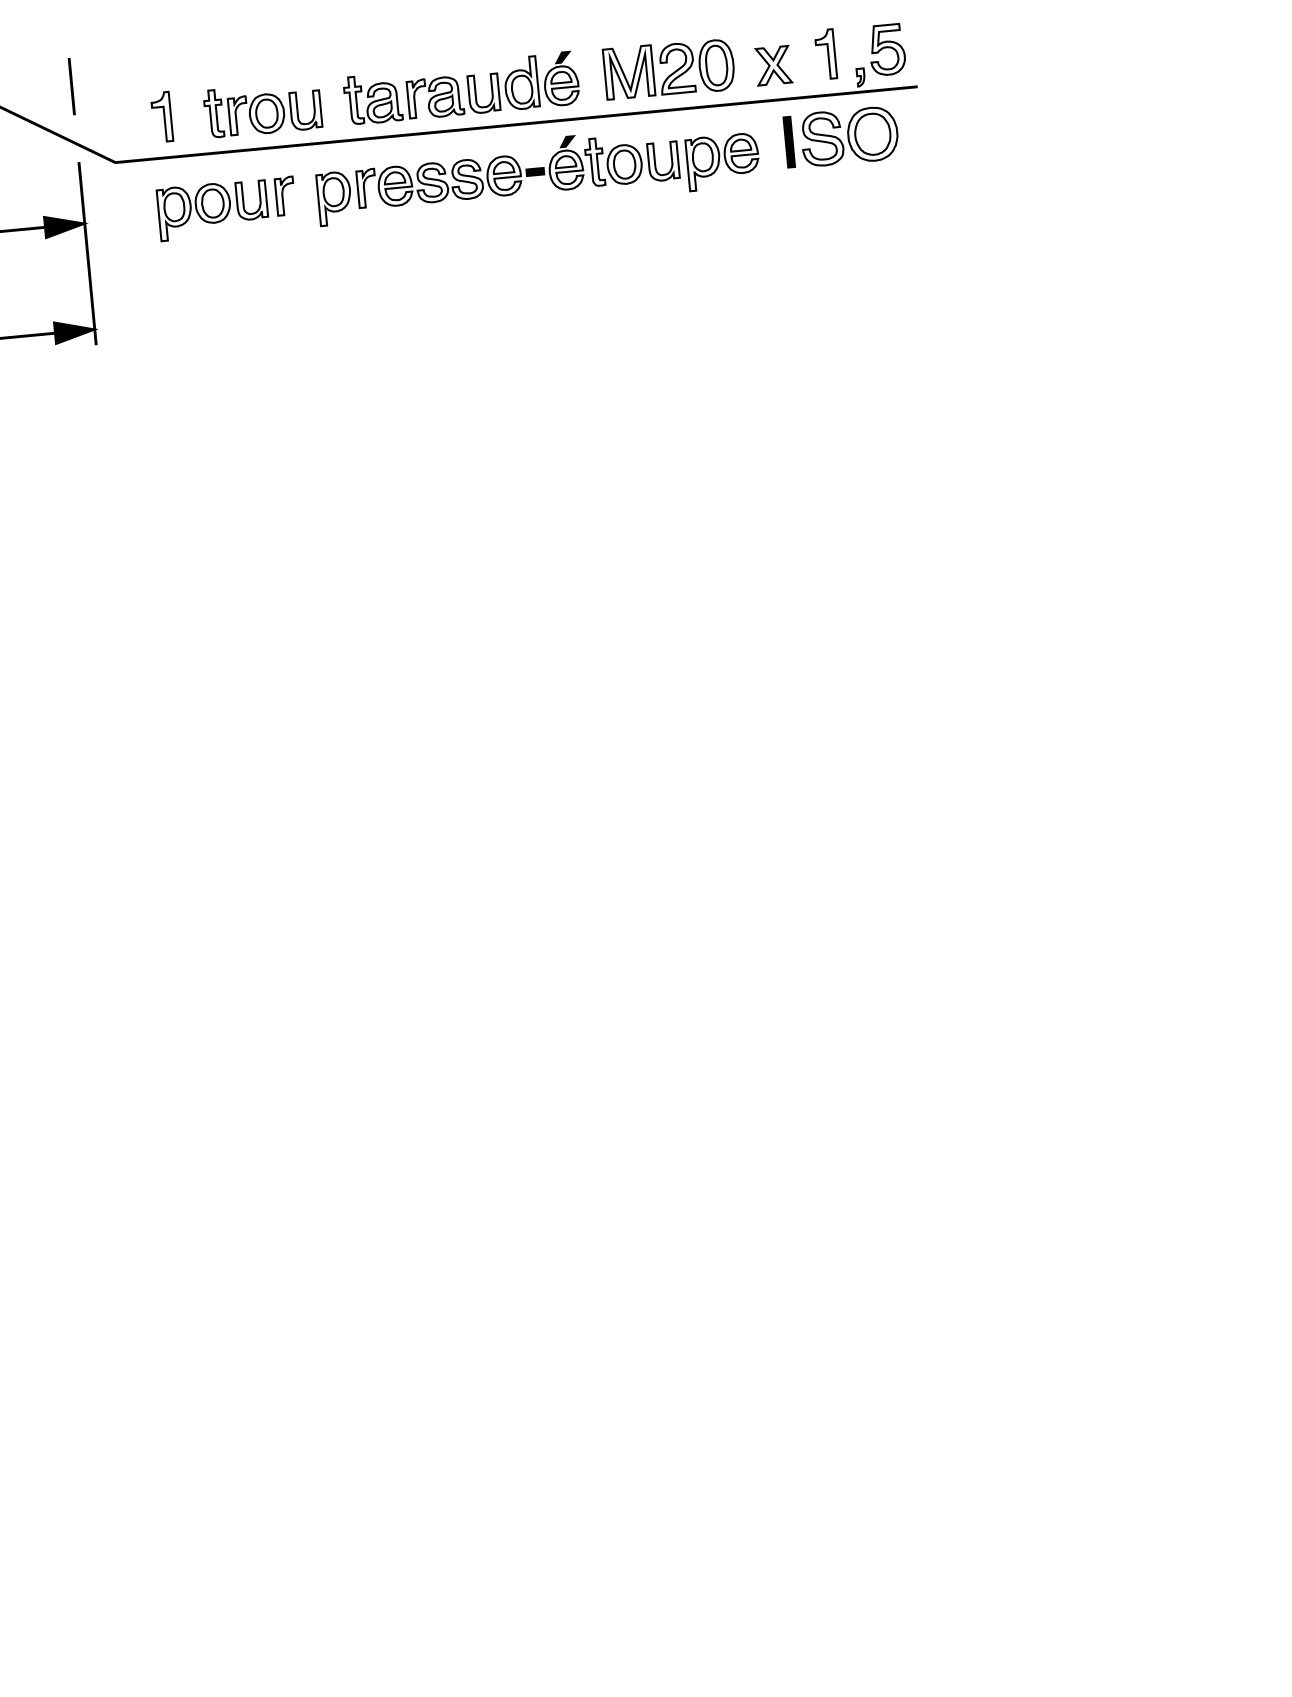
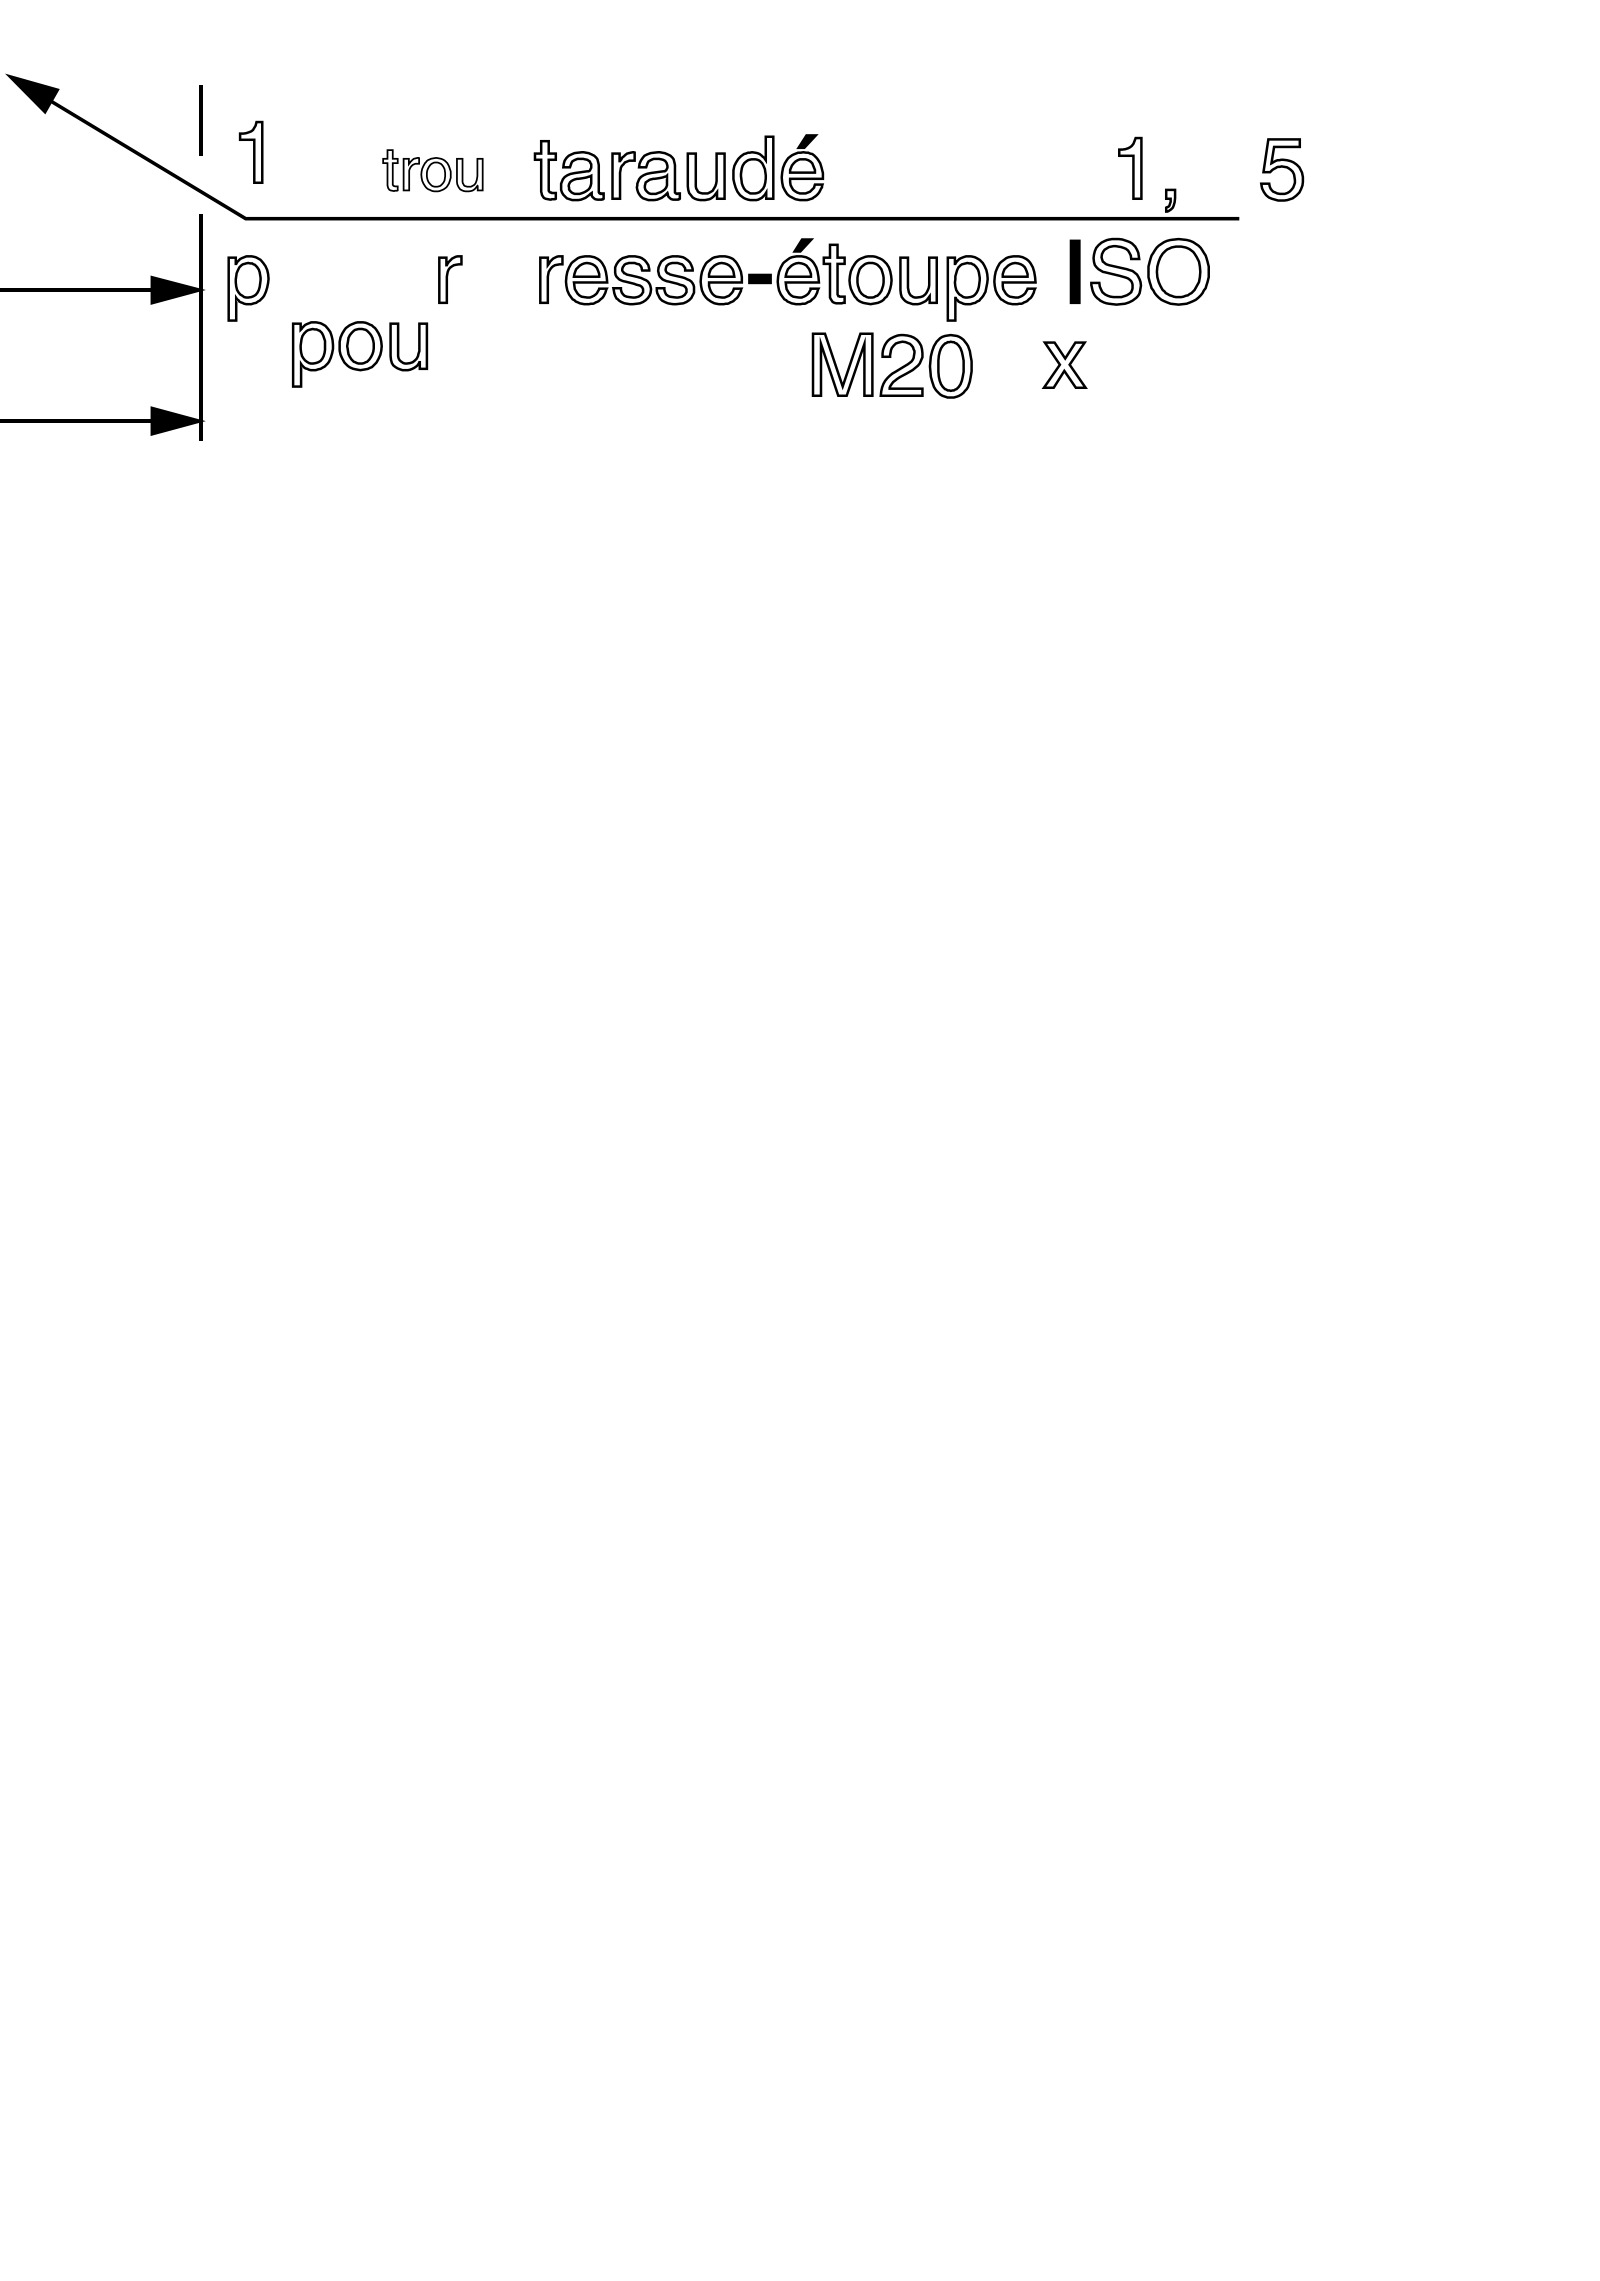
part: (887, 49) -> (1282, 169), moved
part: (773, 65) -> (1064, 364), moved
part: (670, 74) -> (893, 371), moved
part: (262, 109) -> (432, 170), size x0.7
part: (161, 116) -> (250, 151), moved
part: (334, 198) -> (248, 288), moved
part: (213, 210) -> (360, 354), moved

